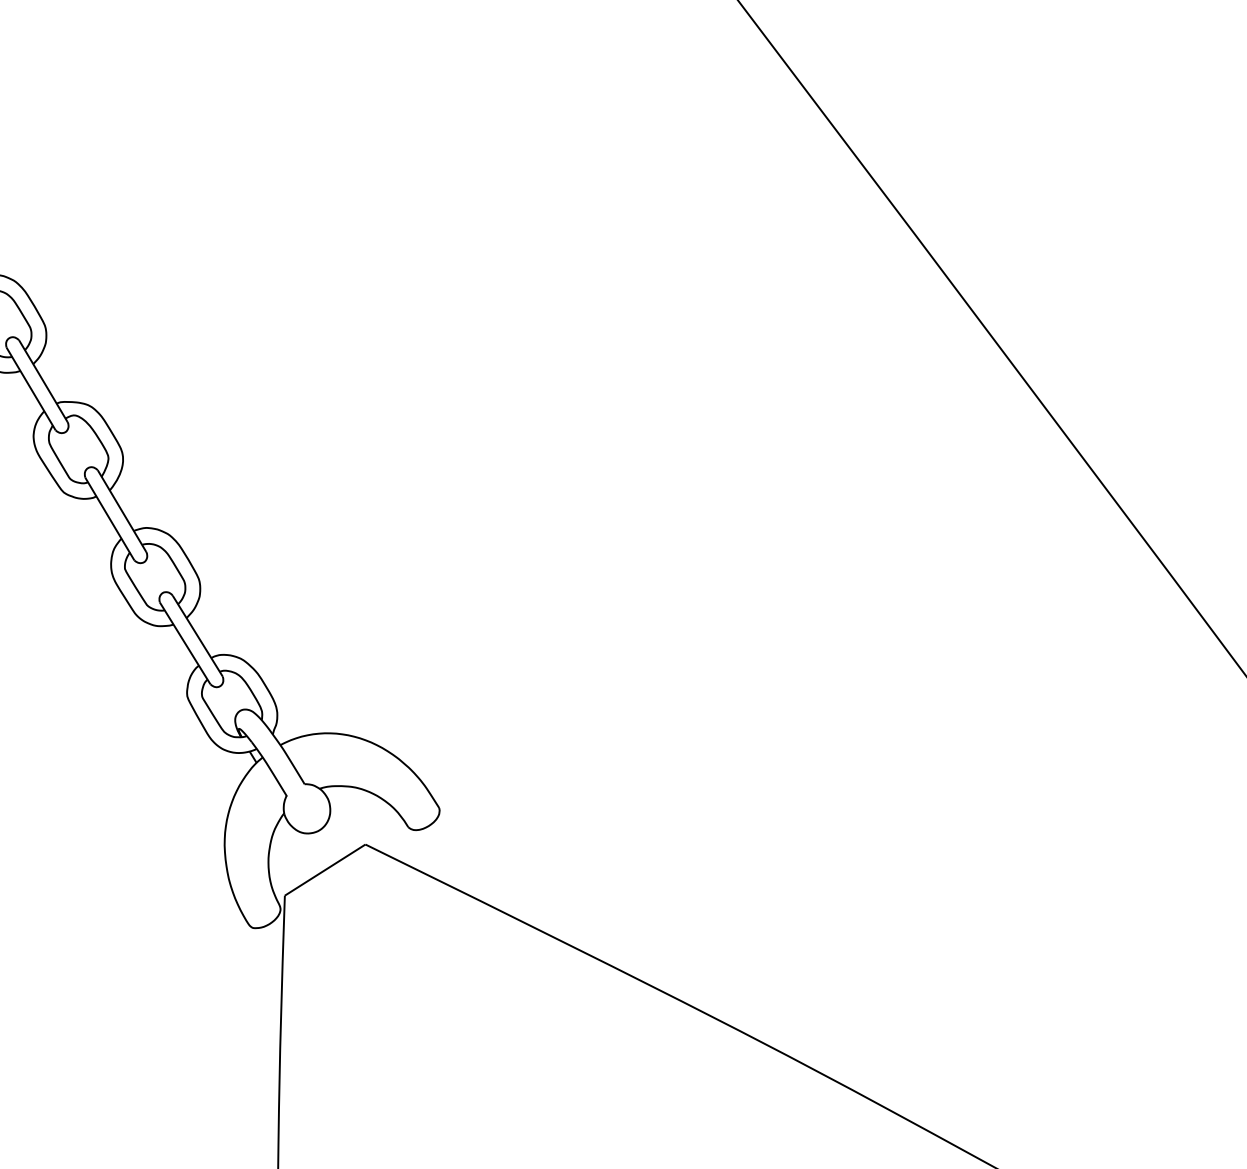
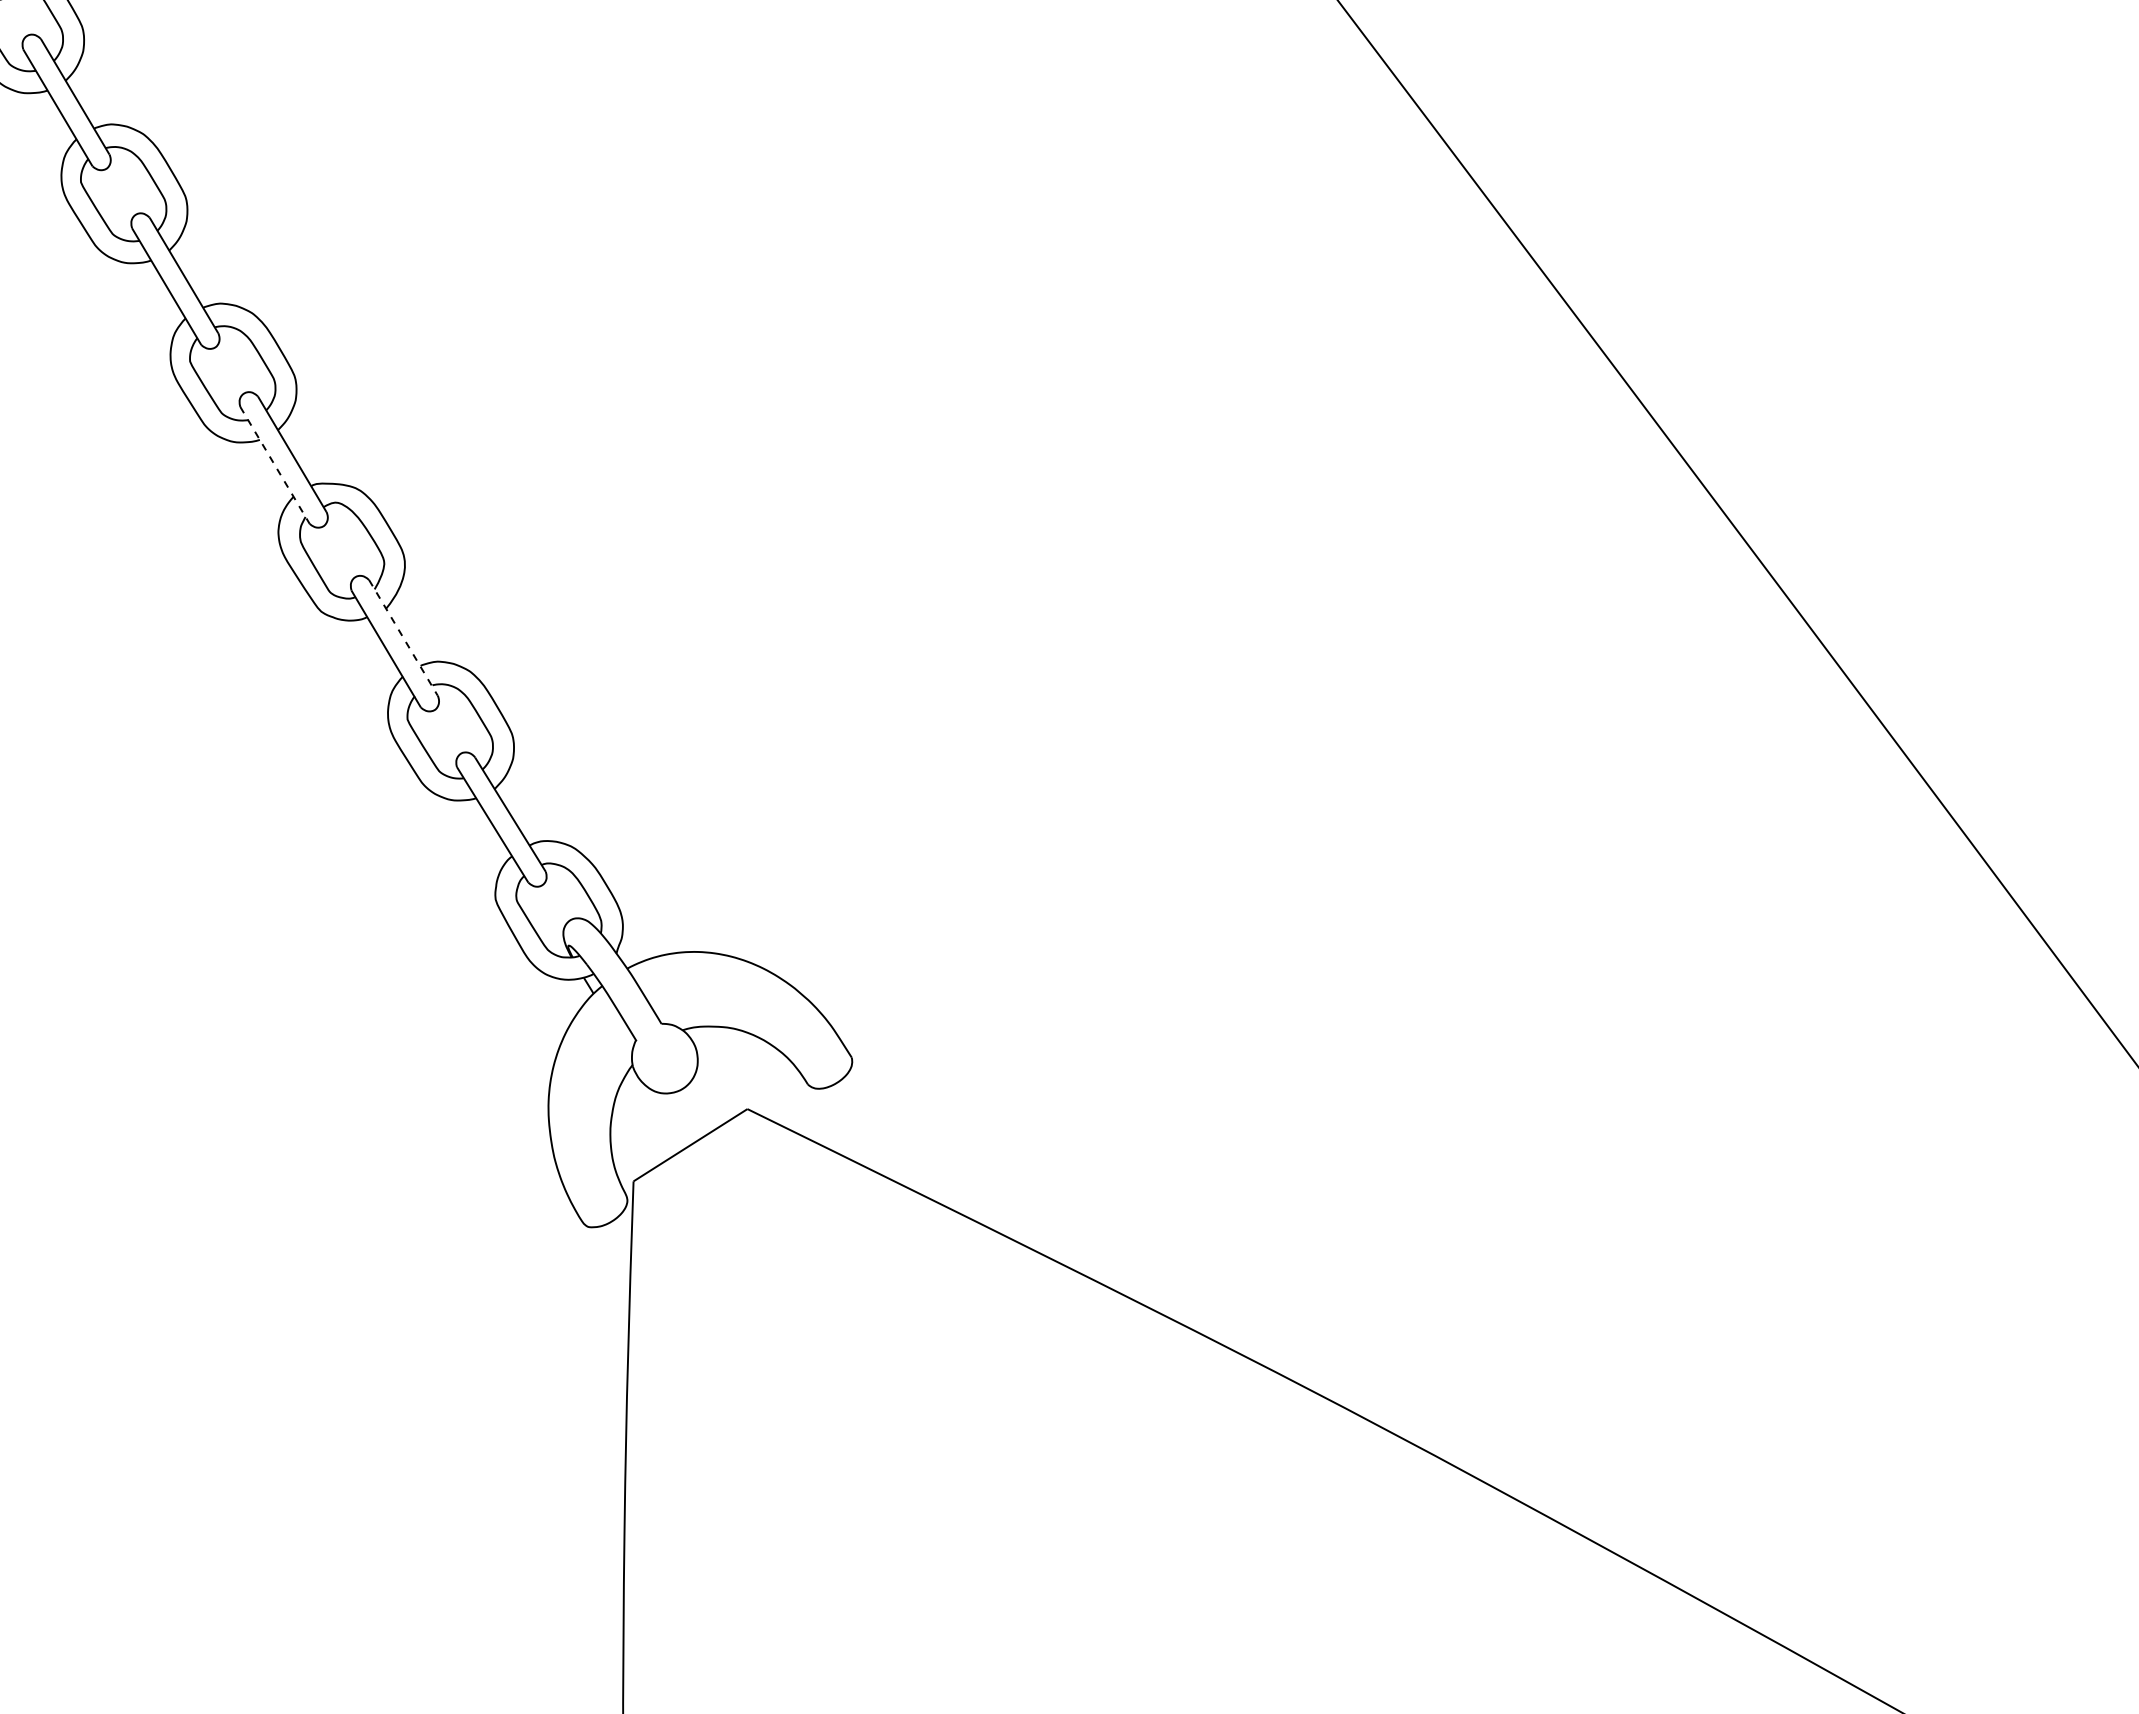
line: (31, 389) -> (275, 465), solid -> dashed
line: (122, 511) -> (403, 638), solid -> dashed

